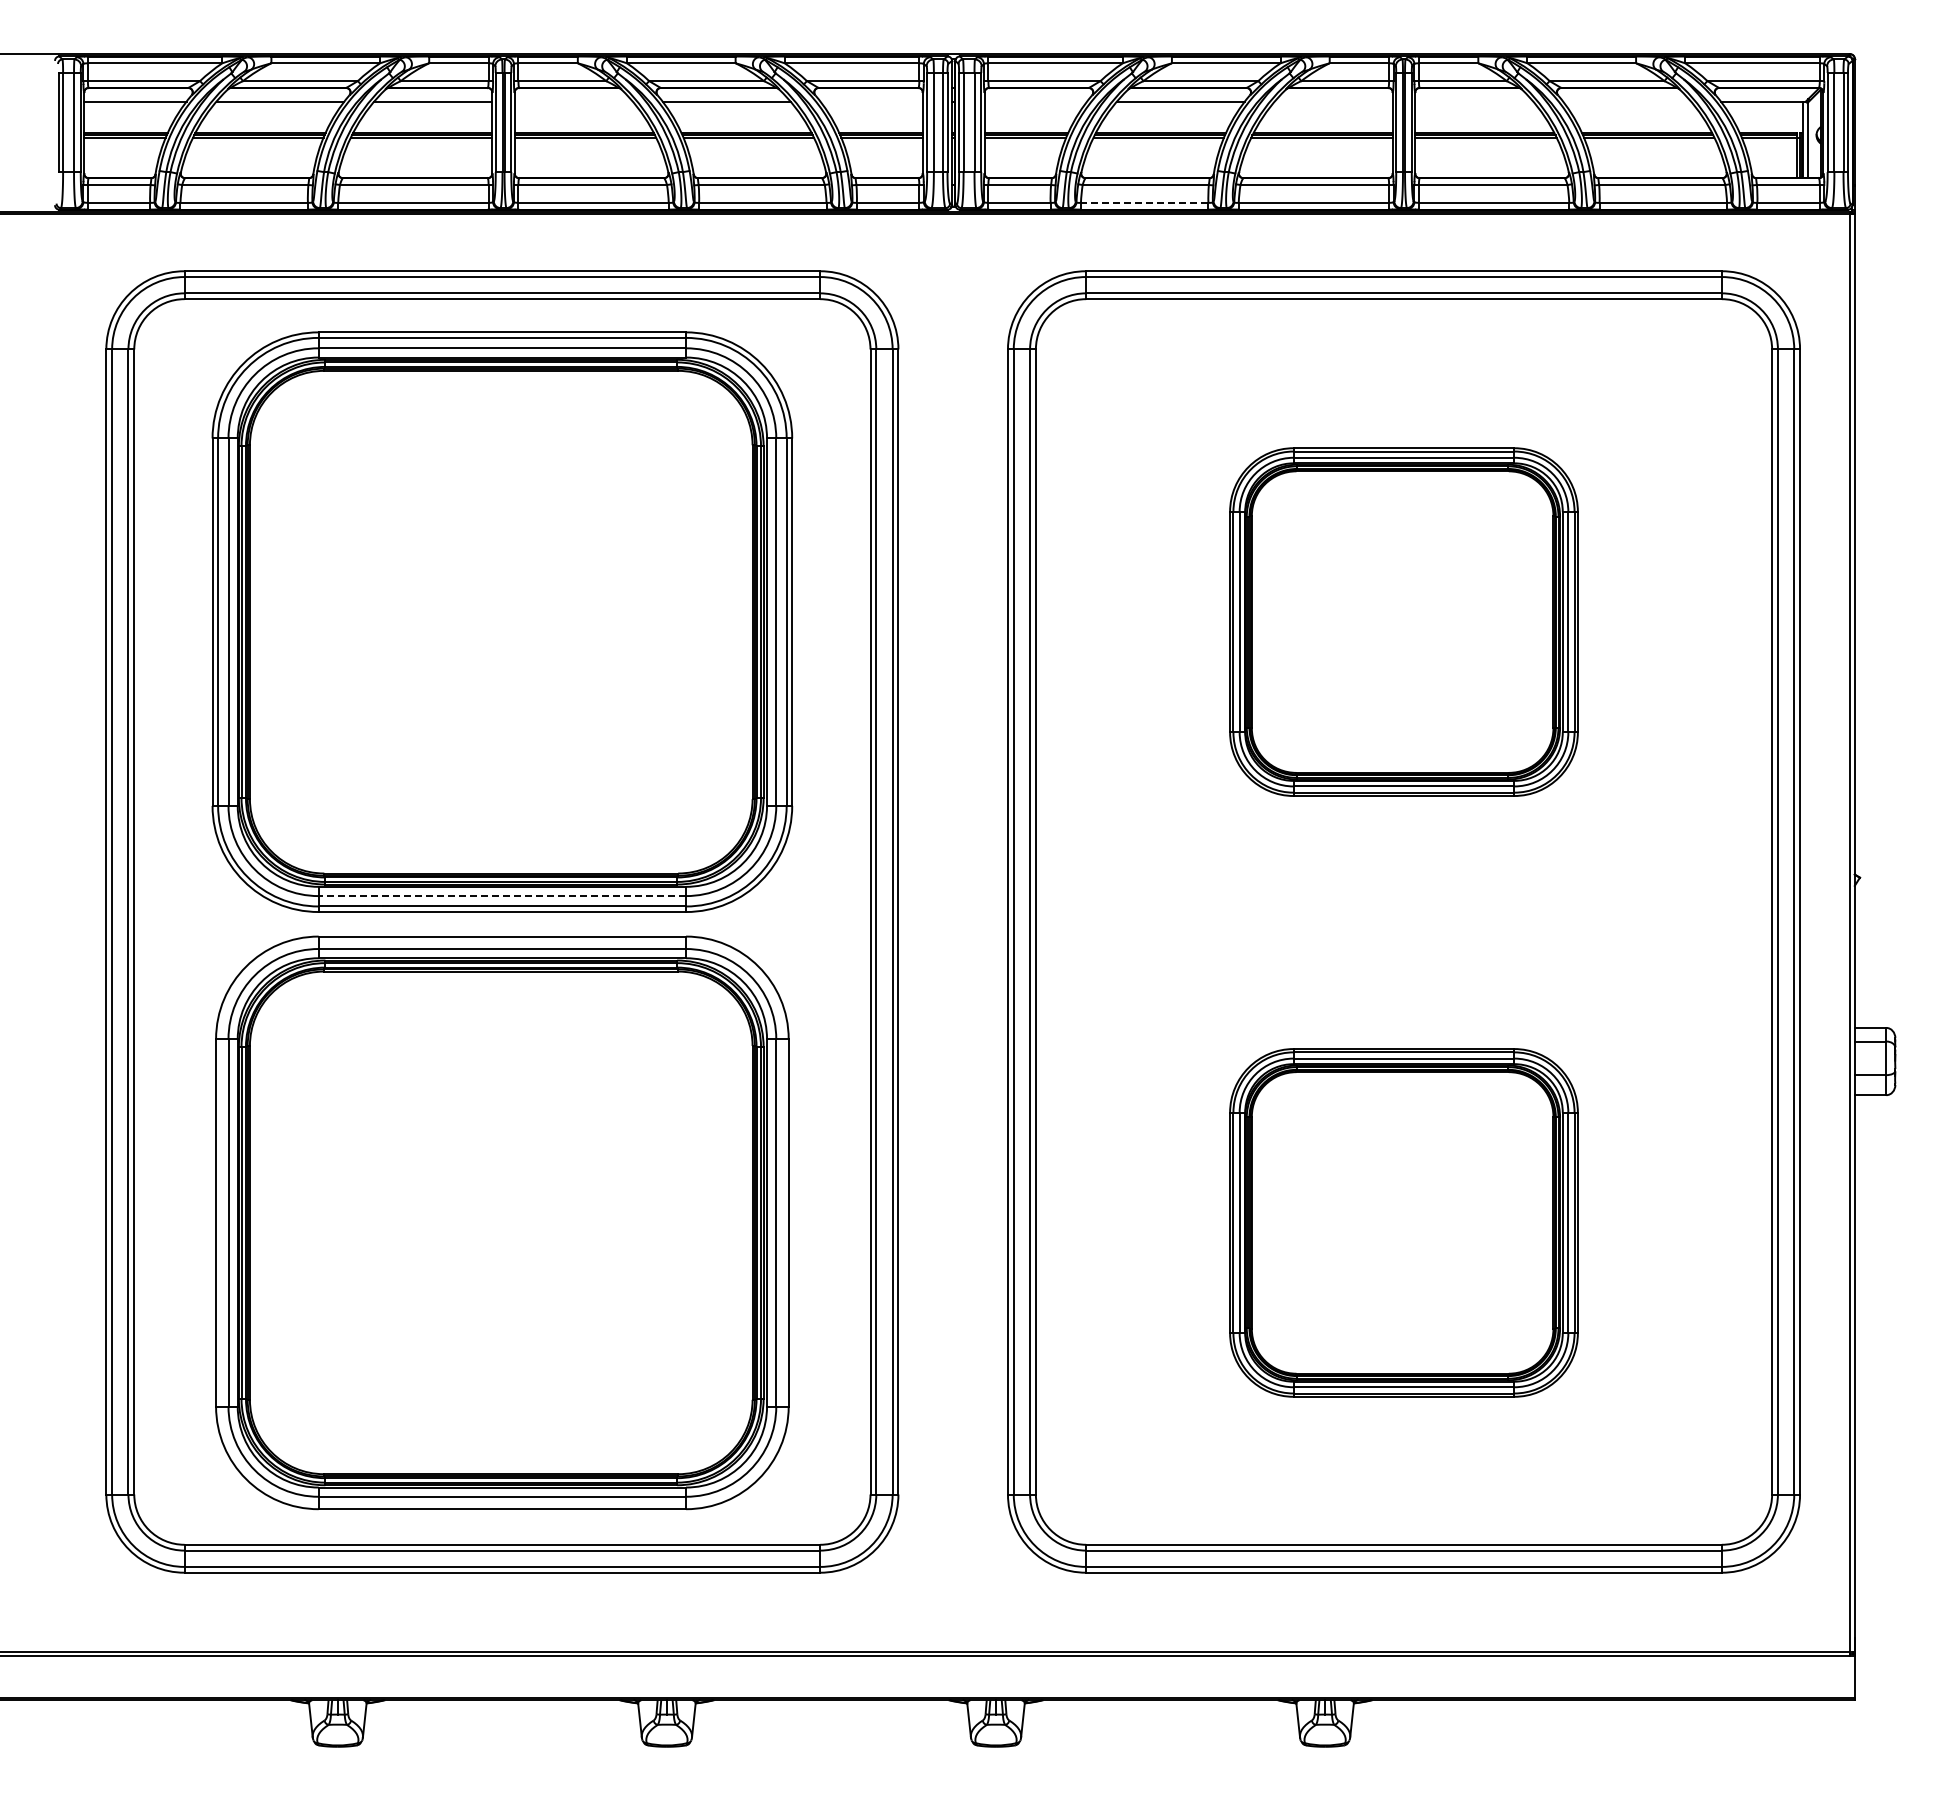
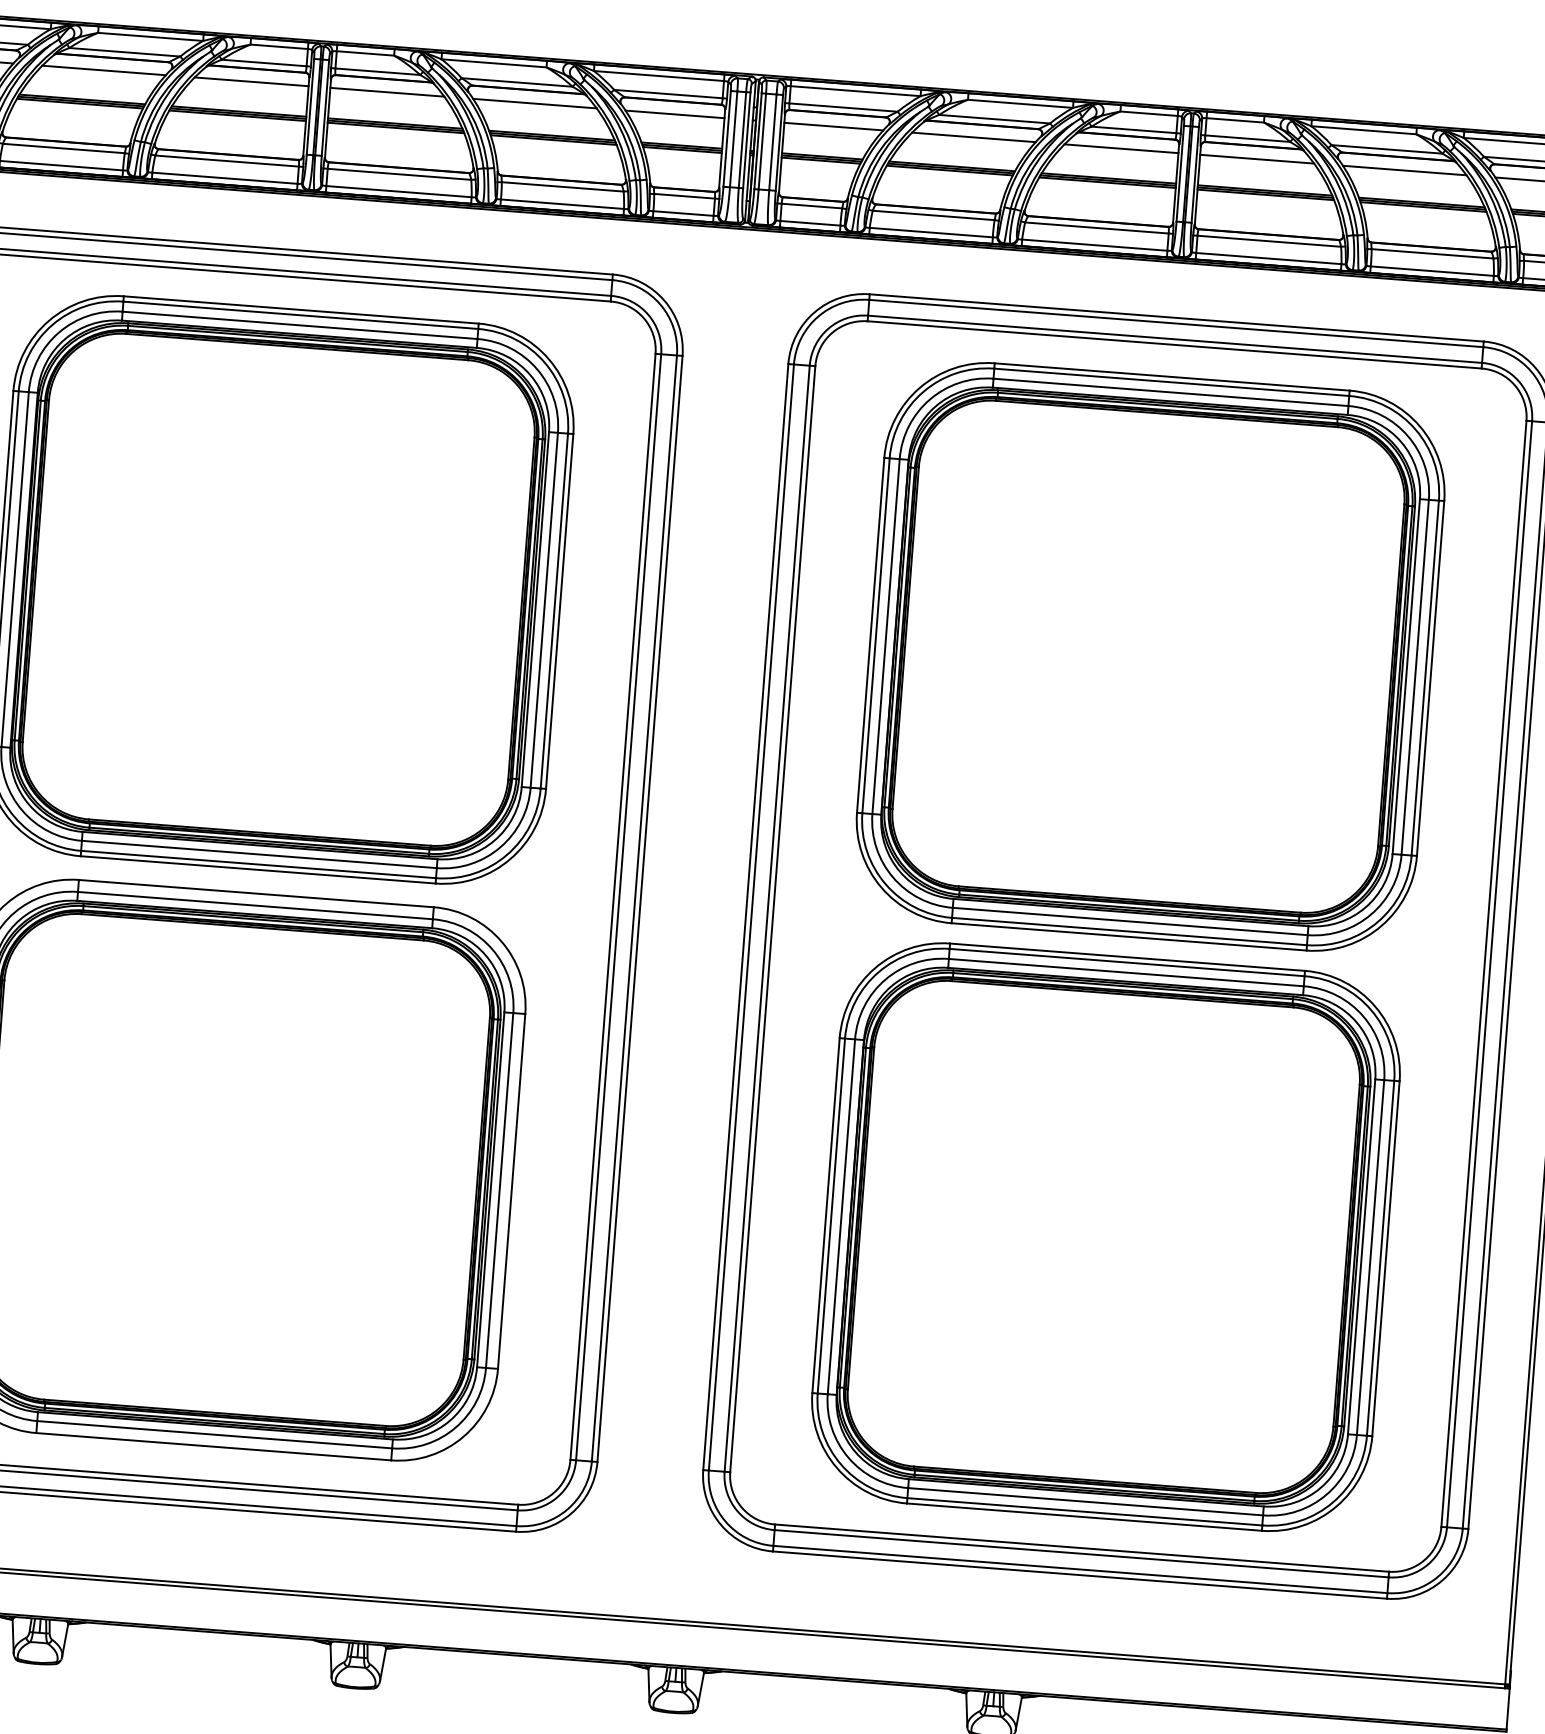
line: (573, 101) -> (387, 92), added
line: (871, 101) -> (674, 114), added
line: (1035, 101) -> (833, 126), added
line: (1333, 101) -> (1121, 148), added
line: (1474, 101) -> (1257, 159), added
line: (1627, 101) -> (1405, 170), added
line: (1144, 202) -> (931, 232), dashed -> solid
part: (1403, 621) -> (1150, 656), size x1.67
line: (502, 896) -> (259, 854), dashed -> solid
part: (1403, 1222) -> (1105, 1236), size x1.67

